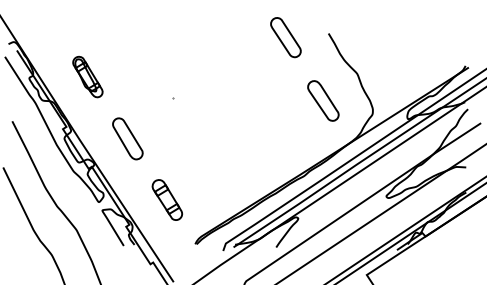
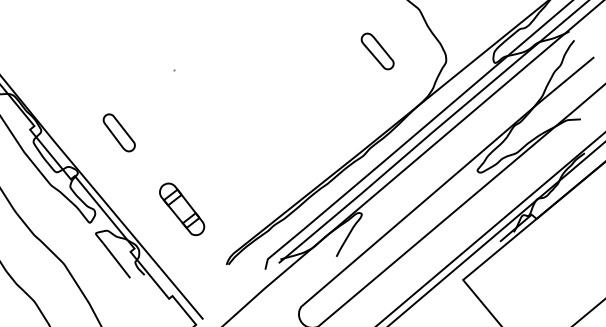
part: (87, 76) -> (55, 54), removed
part: (323, 100) -> (377, 50), size x0.7
part: (127, 138) -> (118, 132), size x0.7

